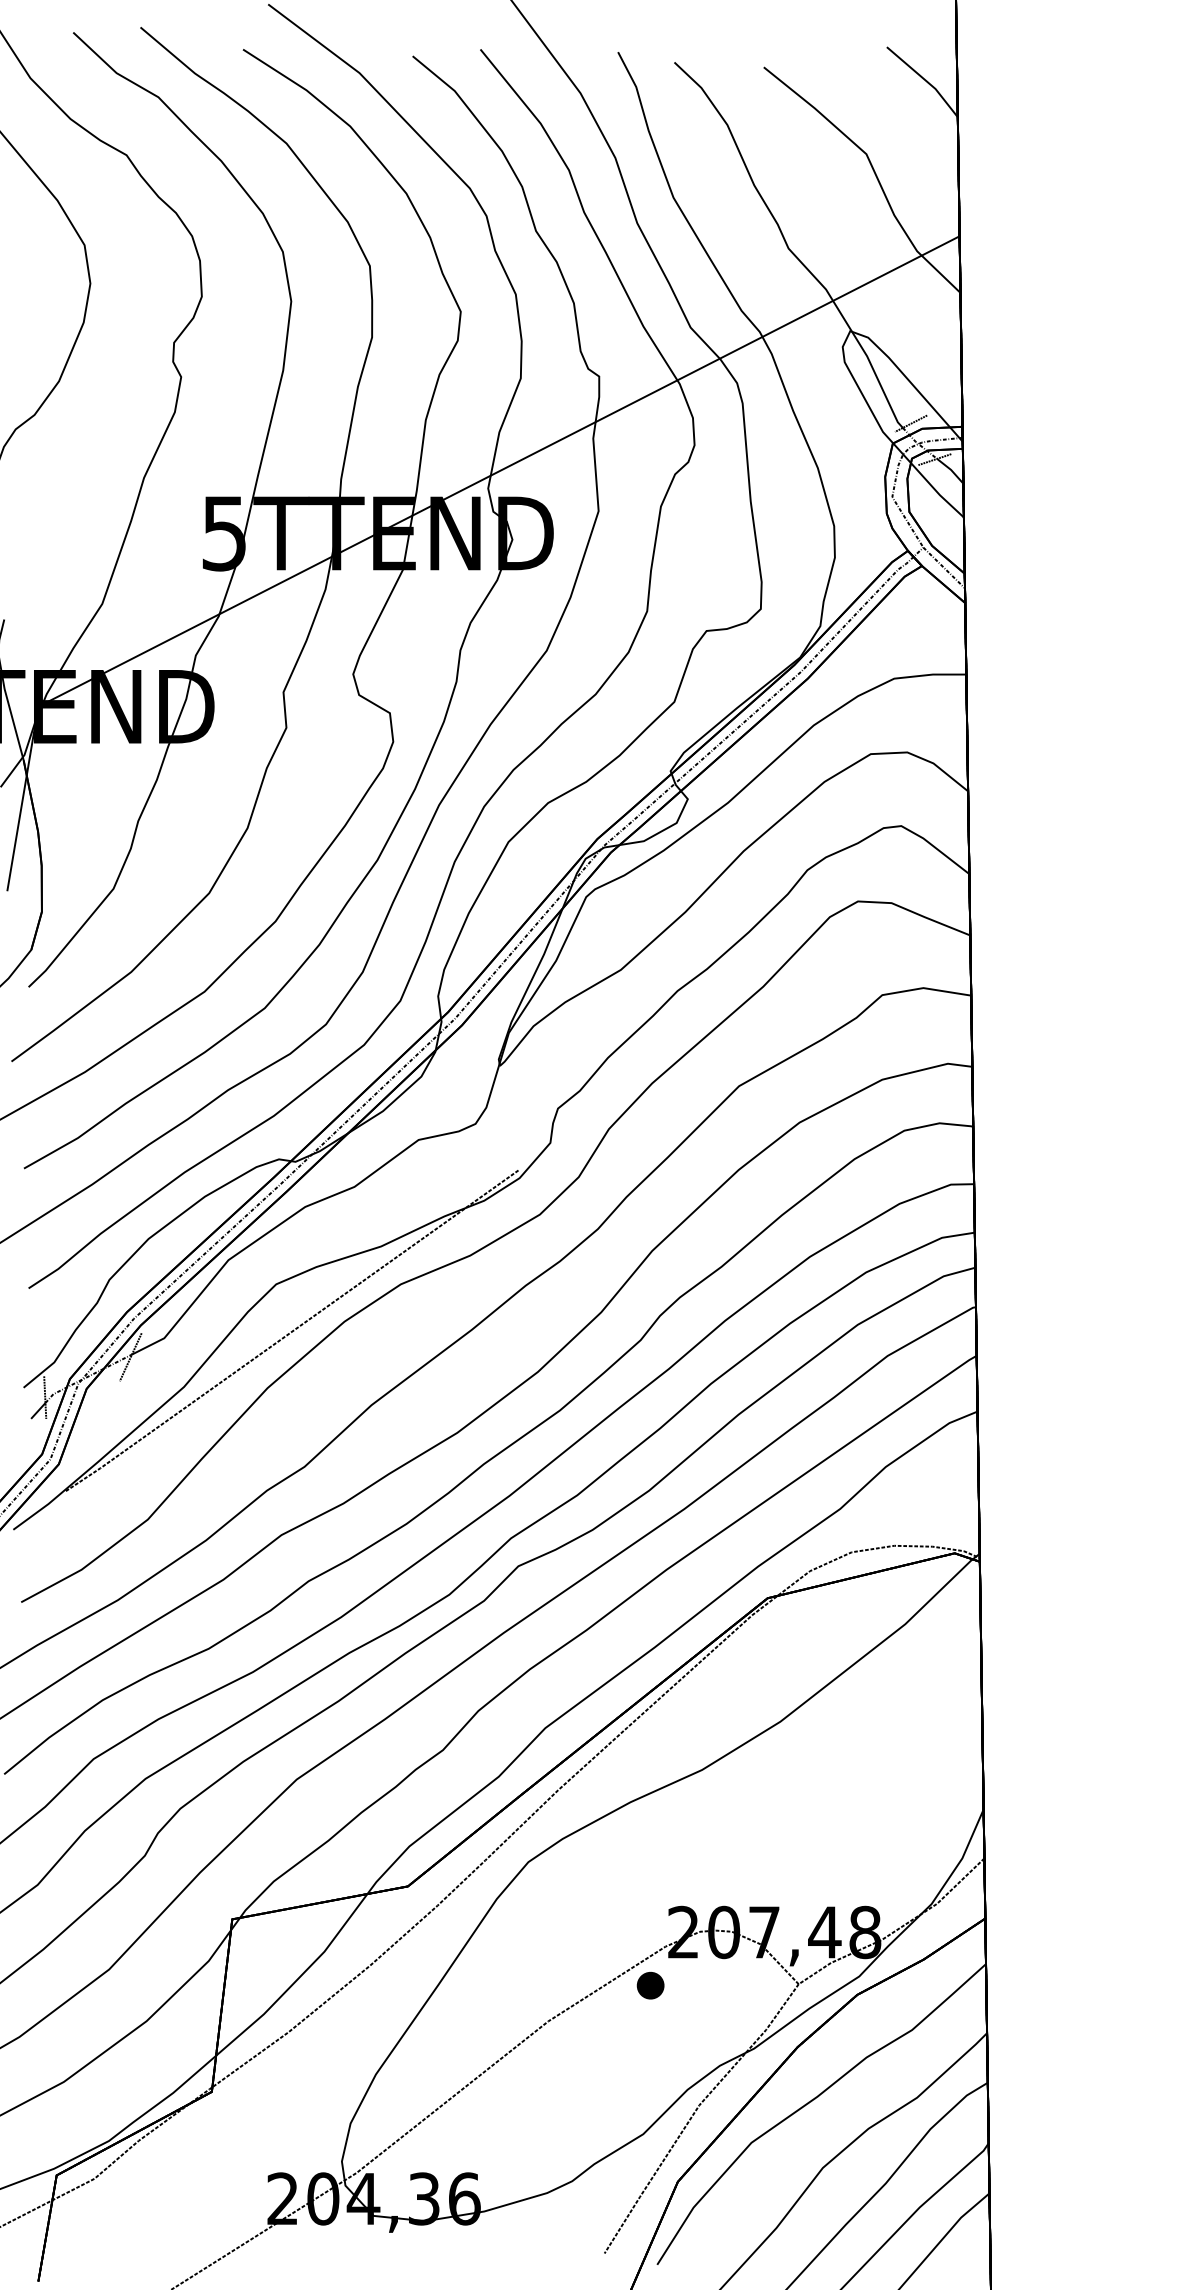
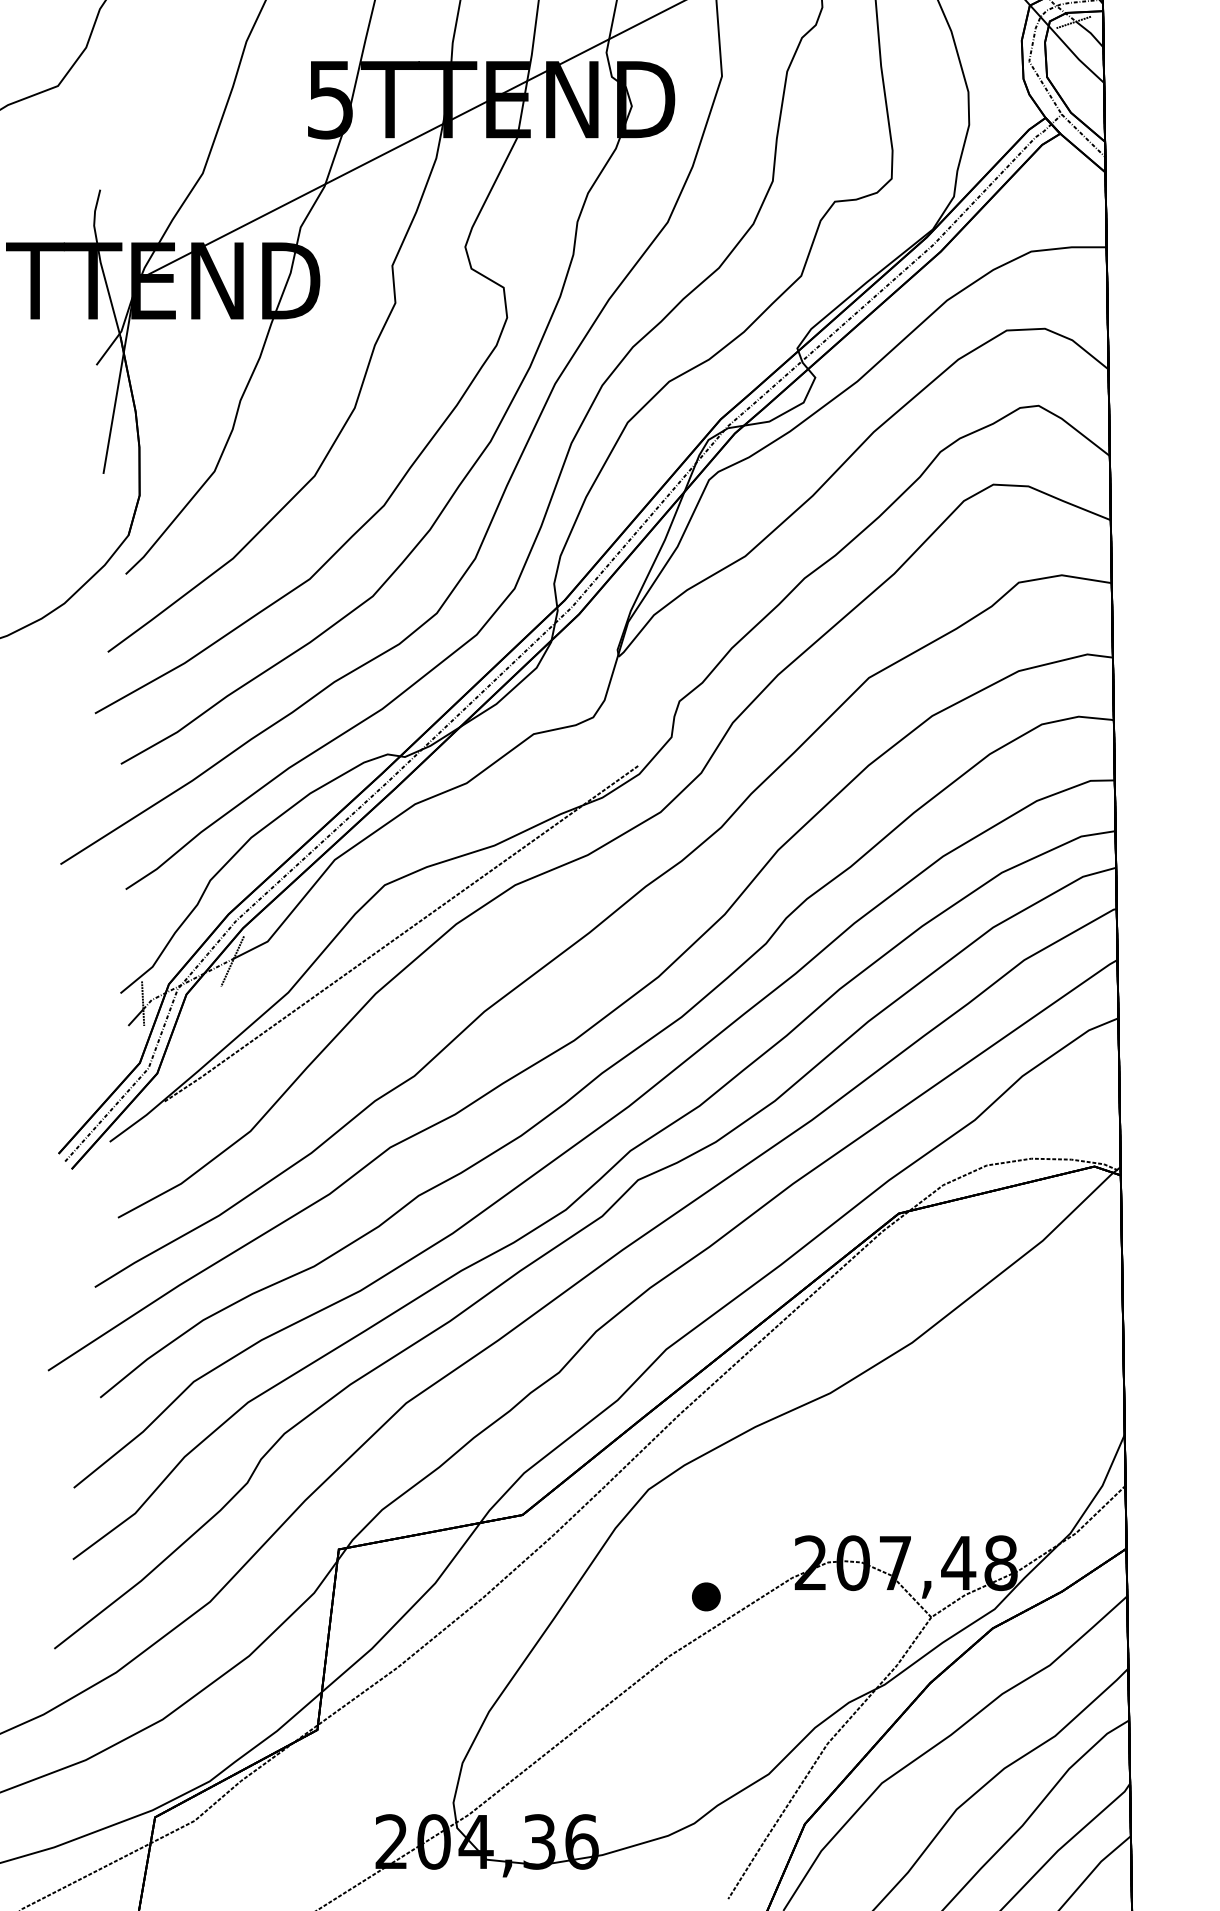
part: (650, 1985) -> (706, 1596), moved

